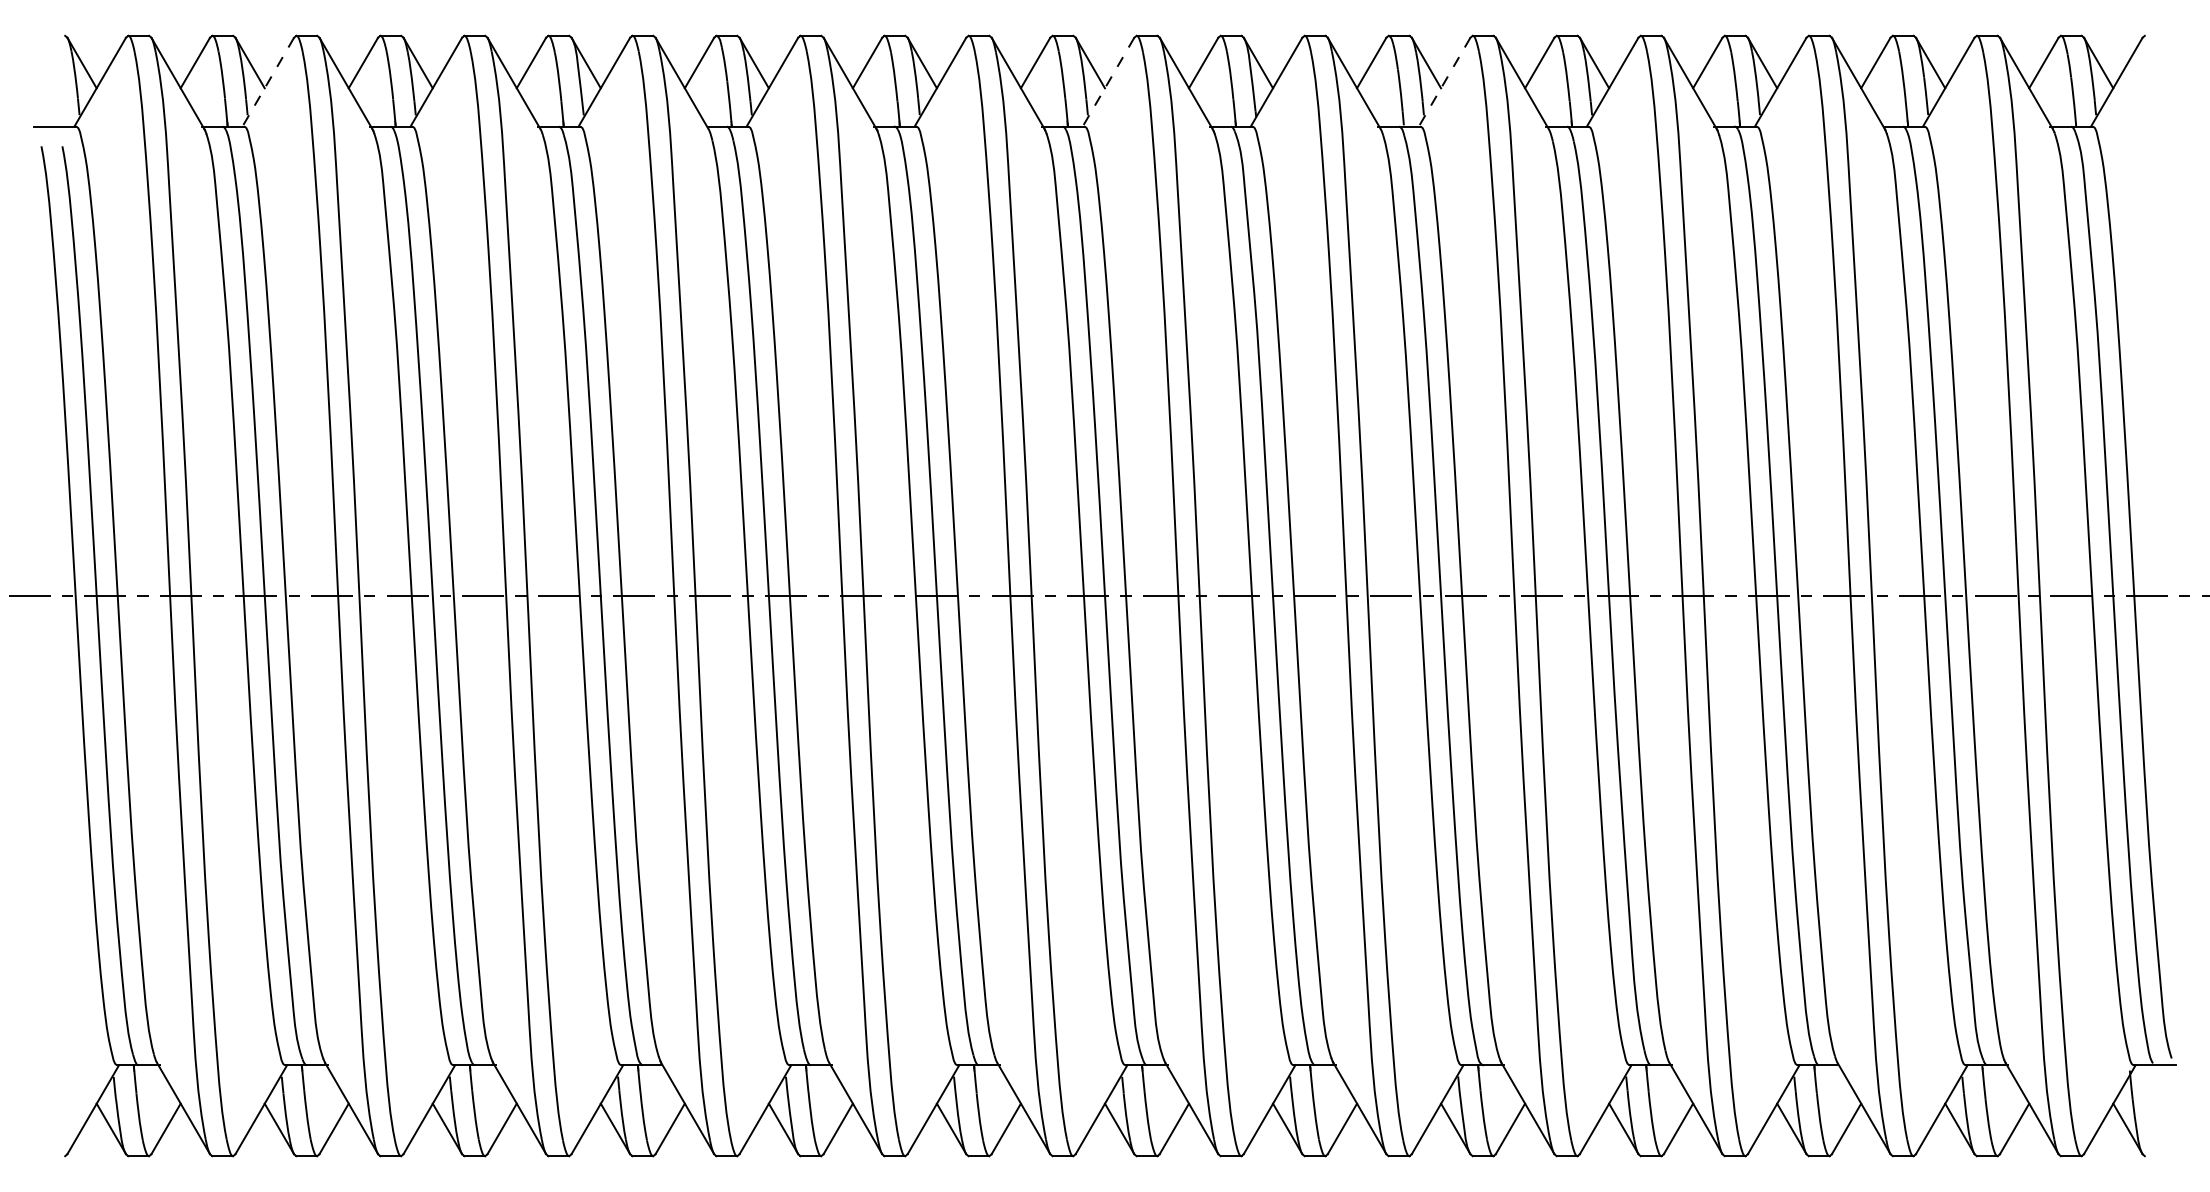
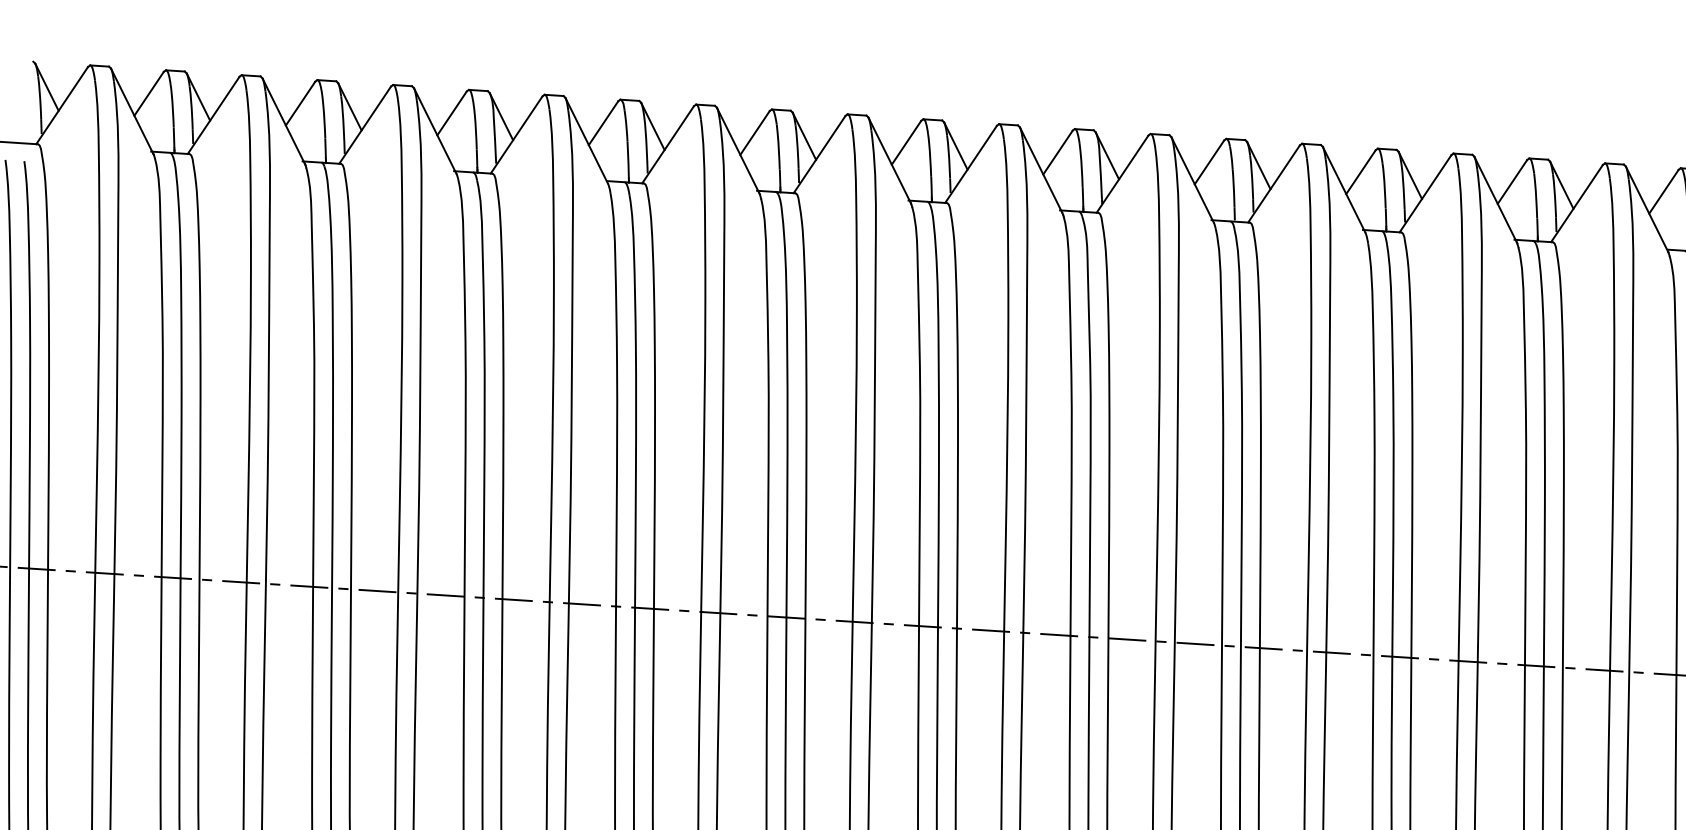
line: (268, 82) -> (213, 115), dashed -> solid
line: (1108, 82) -> (971, 164), dashed -> solid
line: (1444, 82) -> (1273, 184), dashed -> solid

